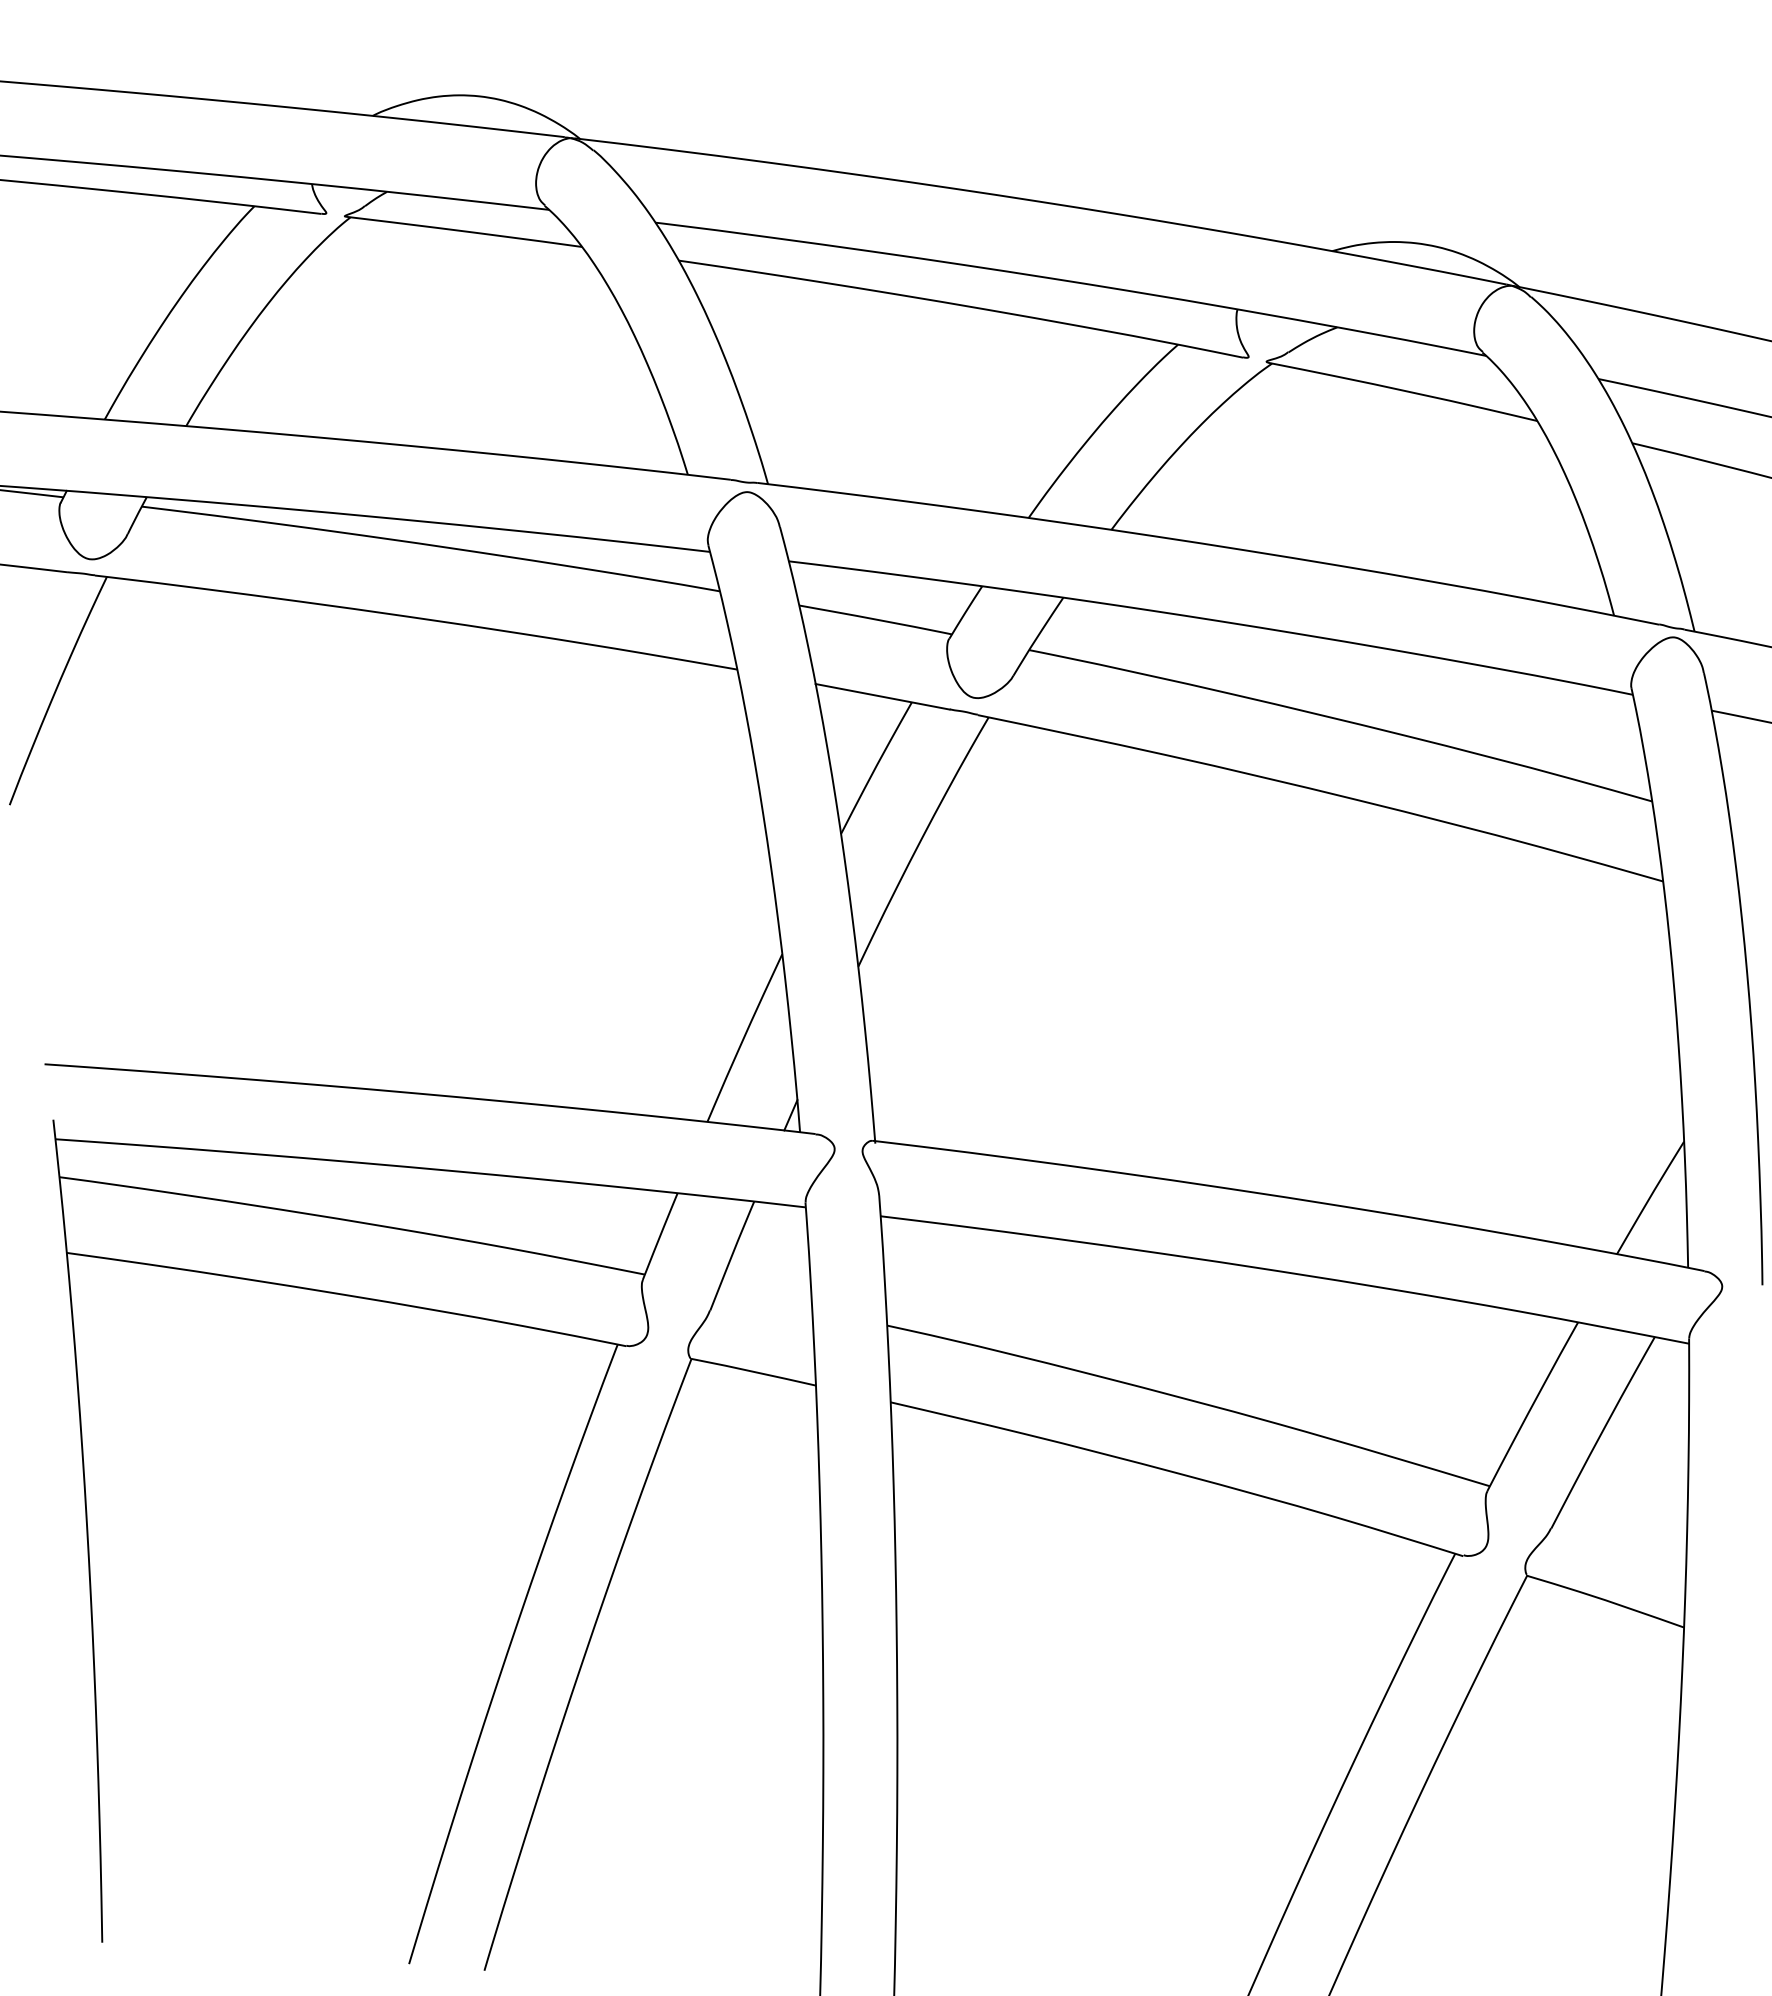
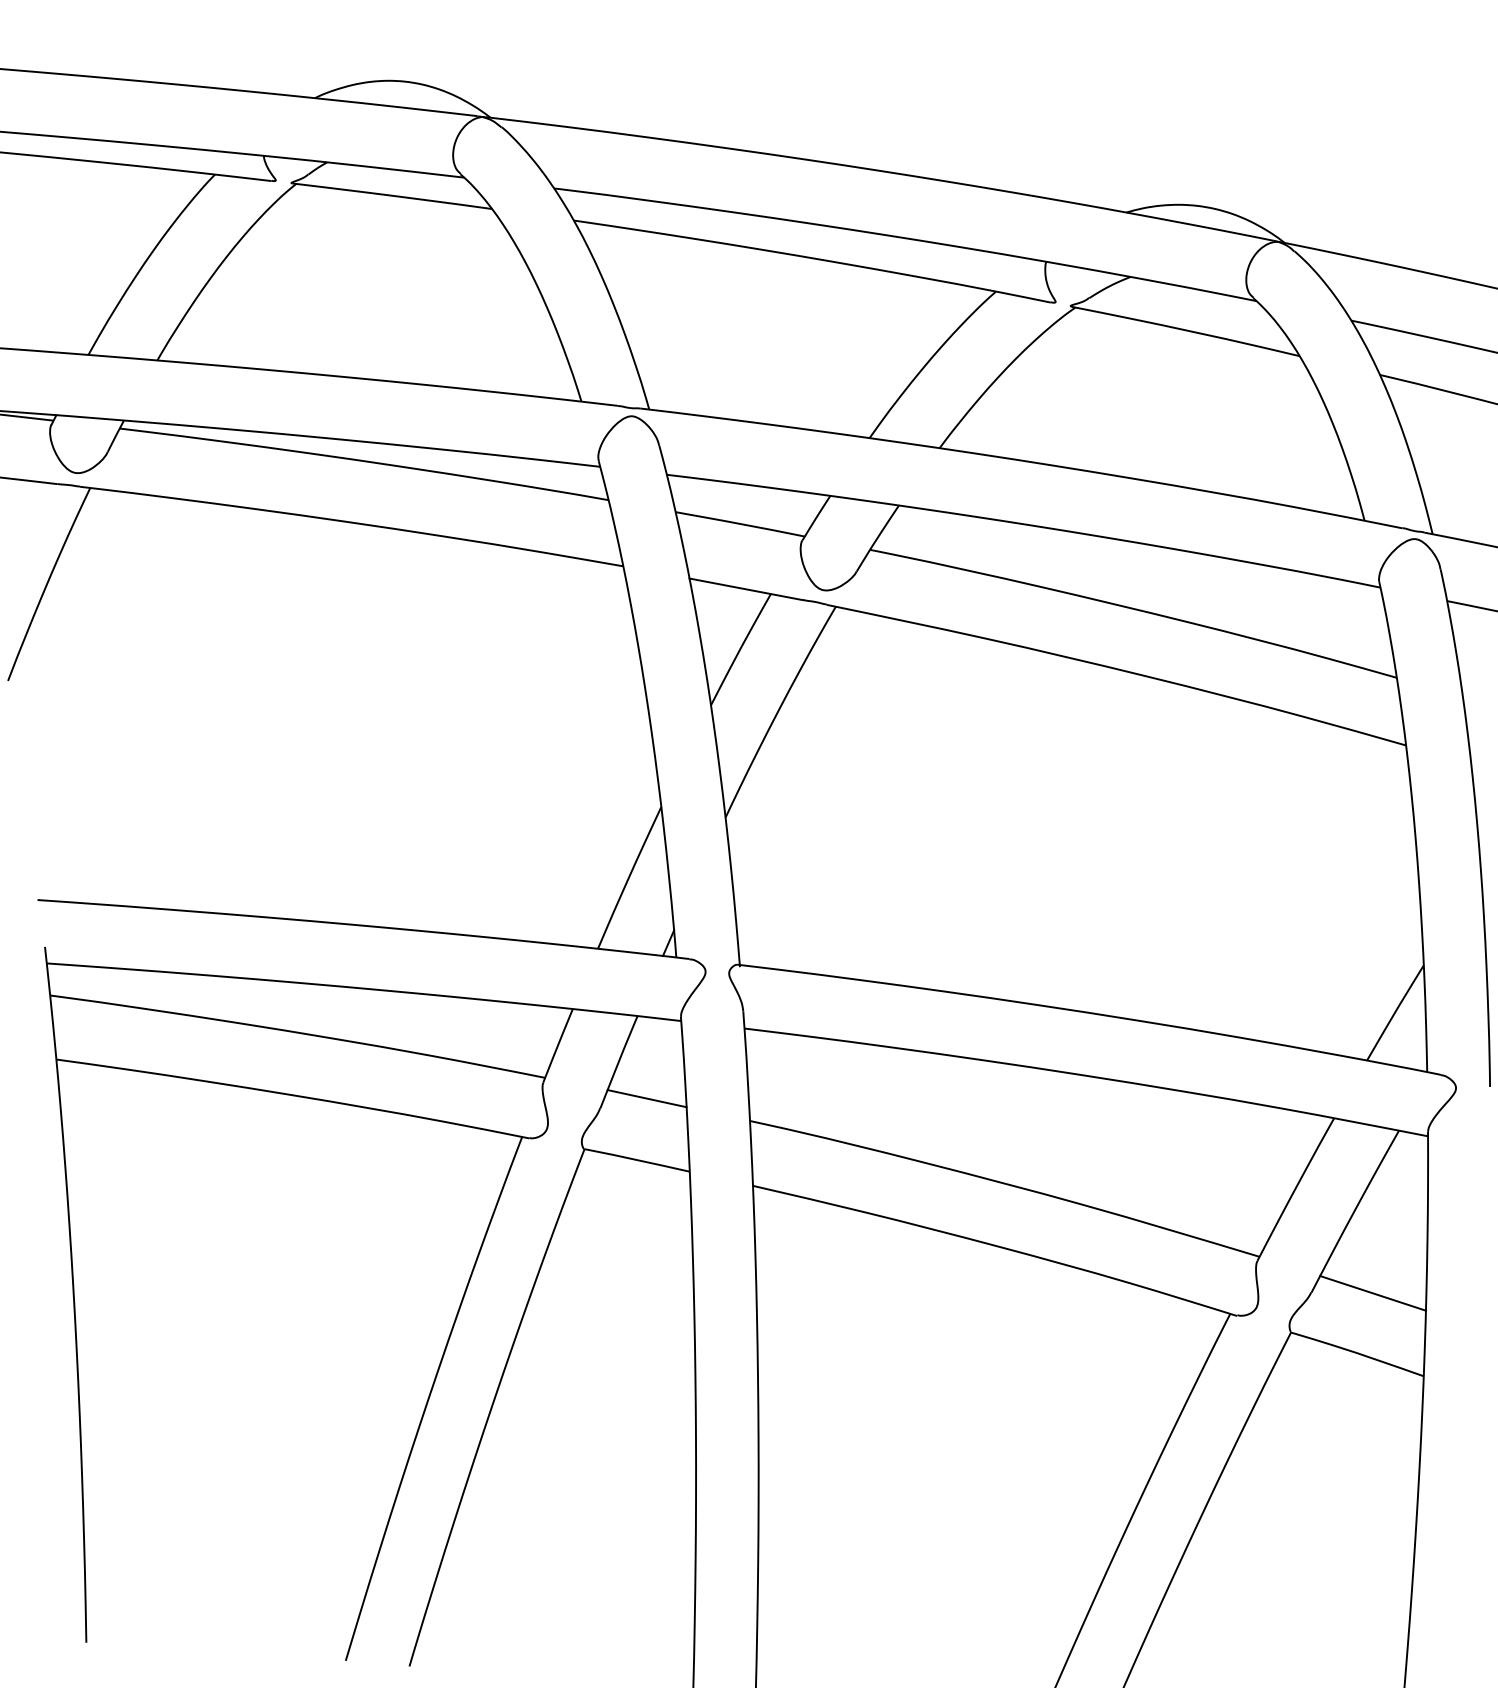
line: (765, 1299) -> (647, 1098), added
line: (1623, 1528) -> (1372, 1292), added

